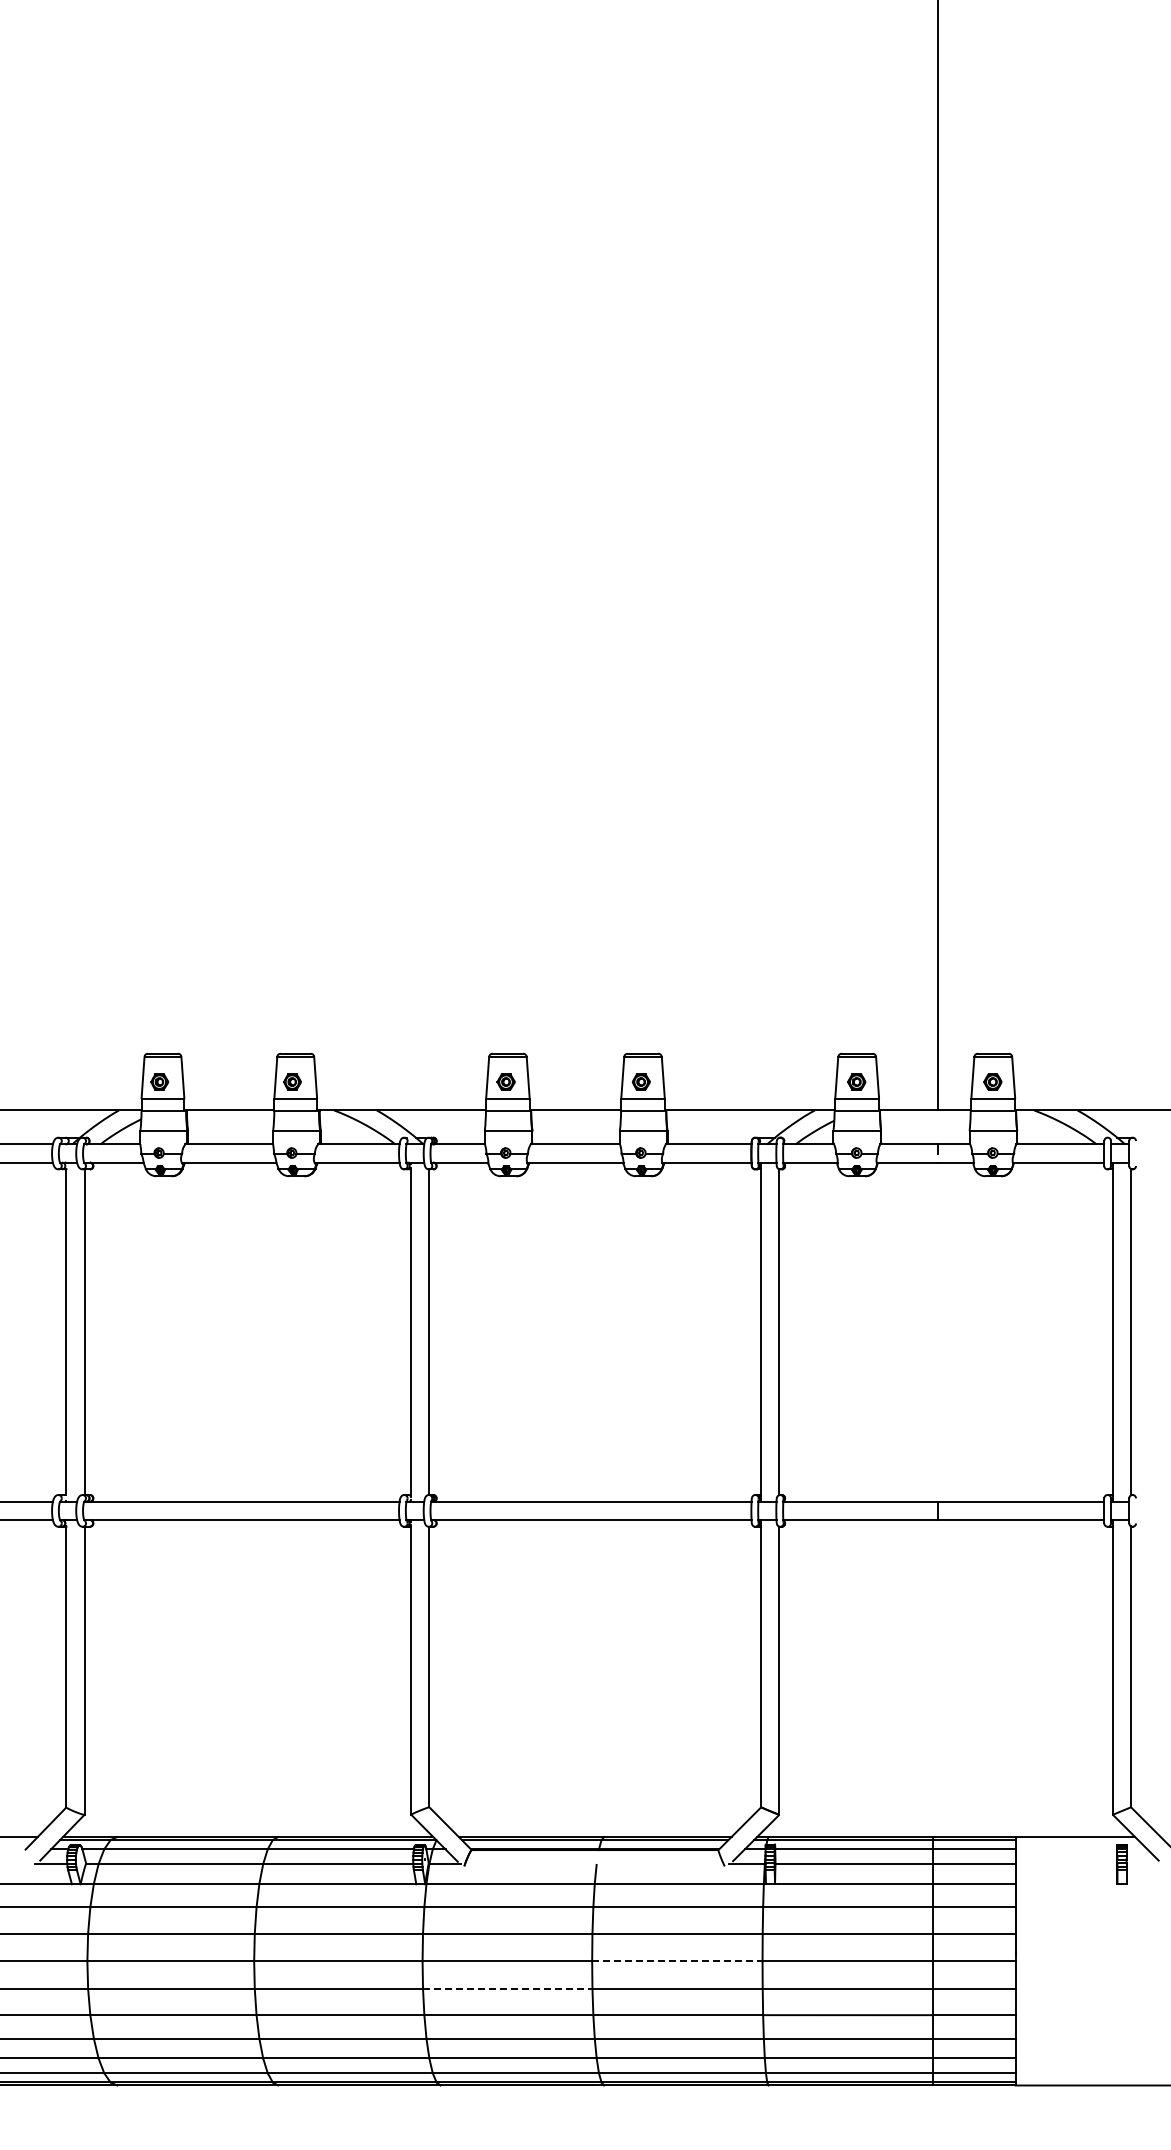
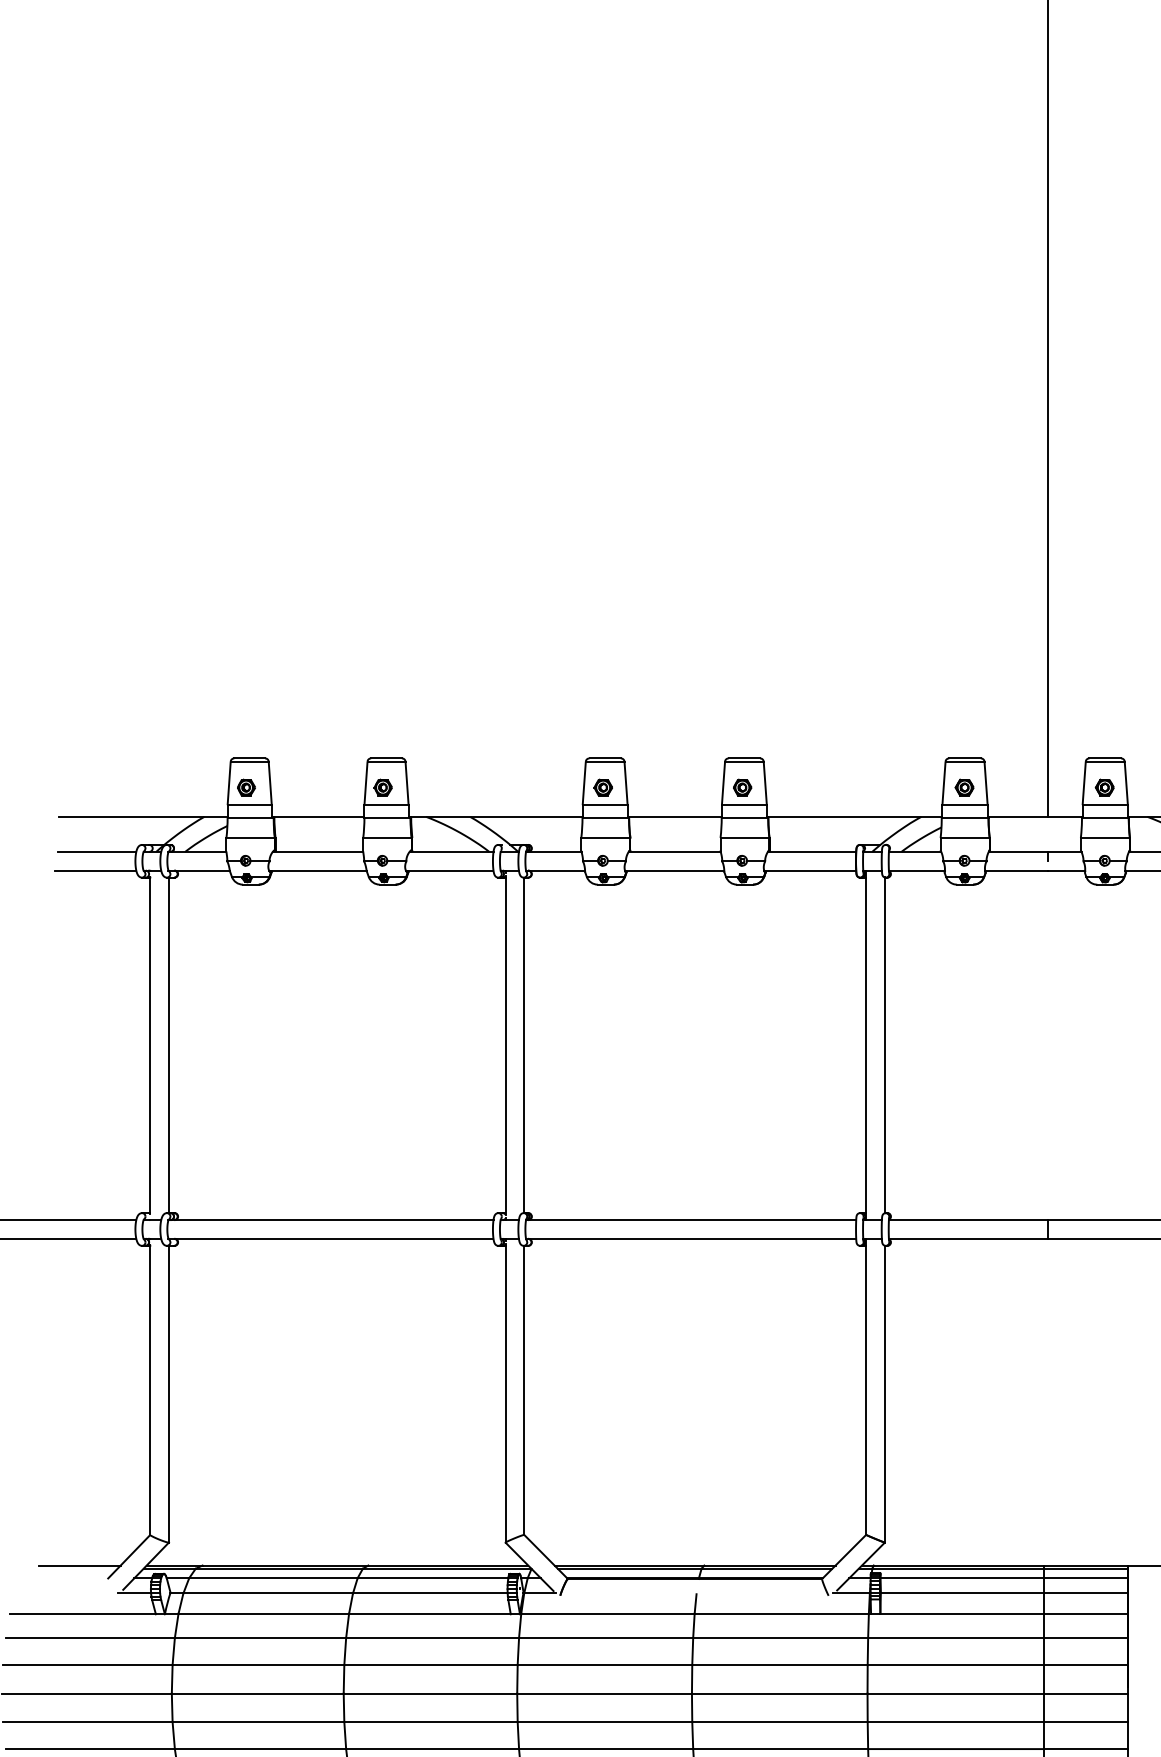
line: (677, 1961) -> (779, 1693), dashed -> solid
line: (507, 1988) -> (604, 1721), dashed -> solid

